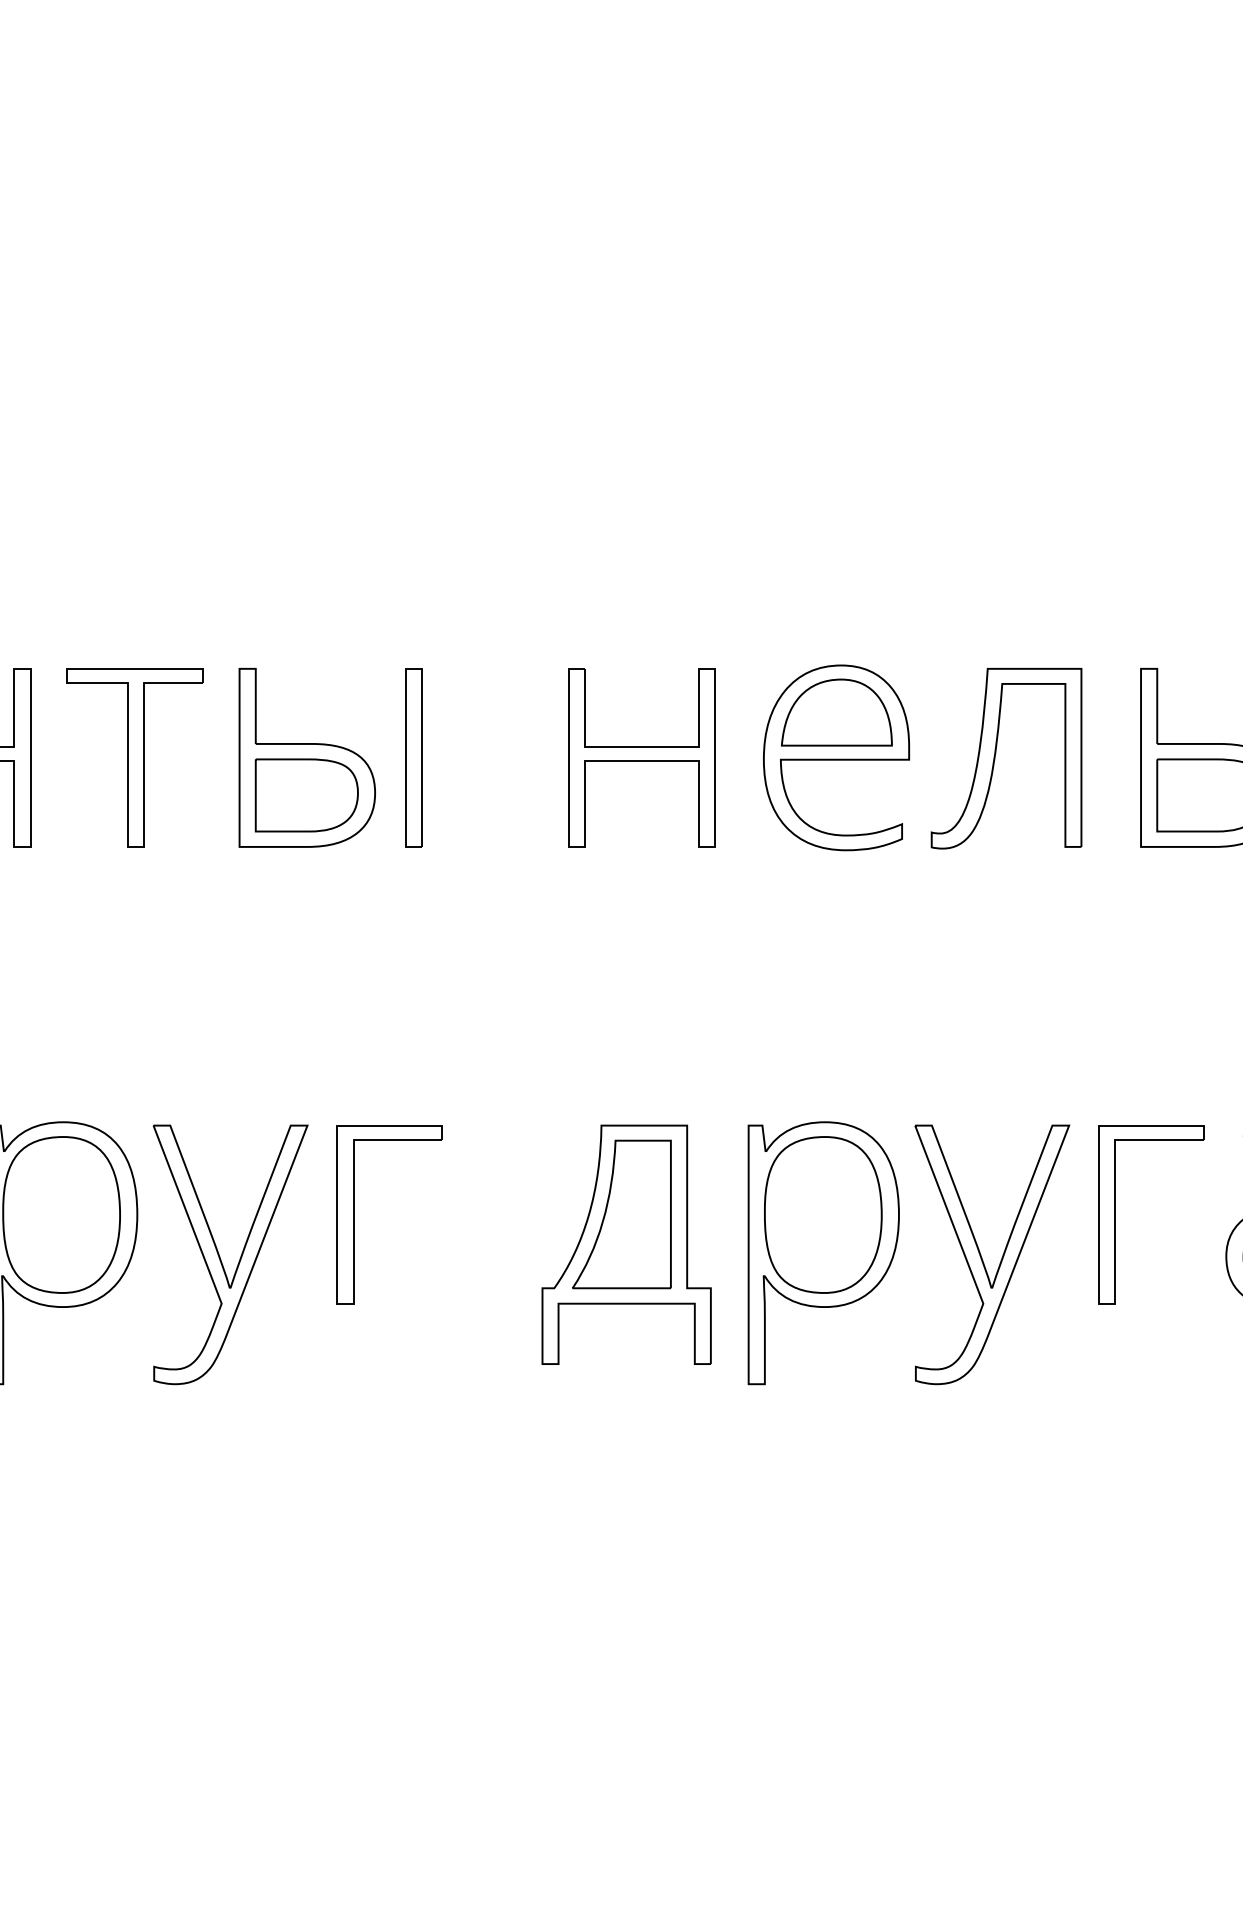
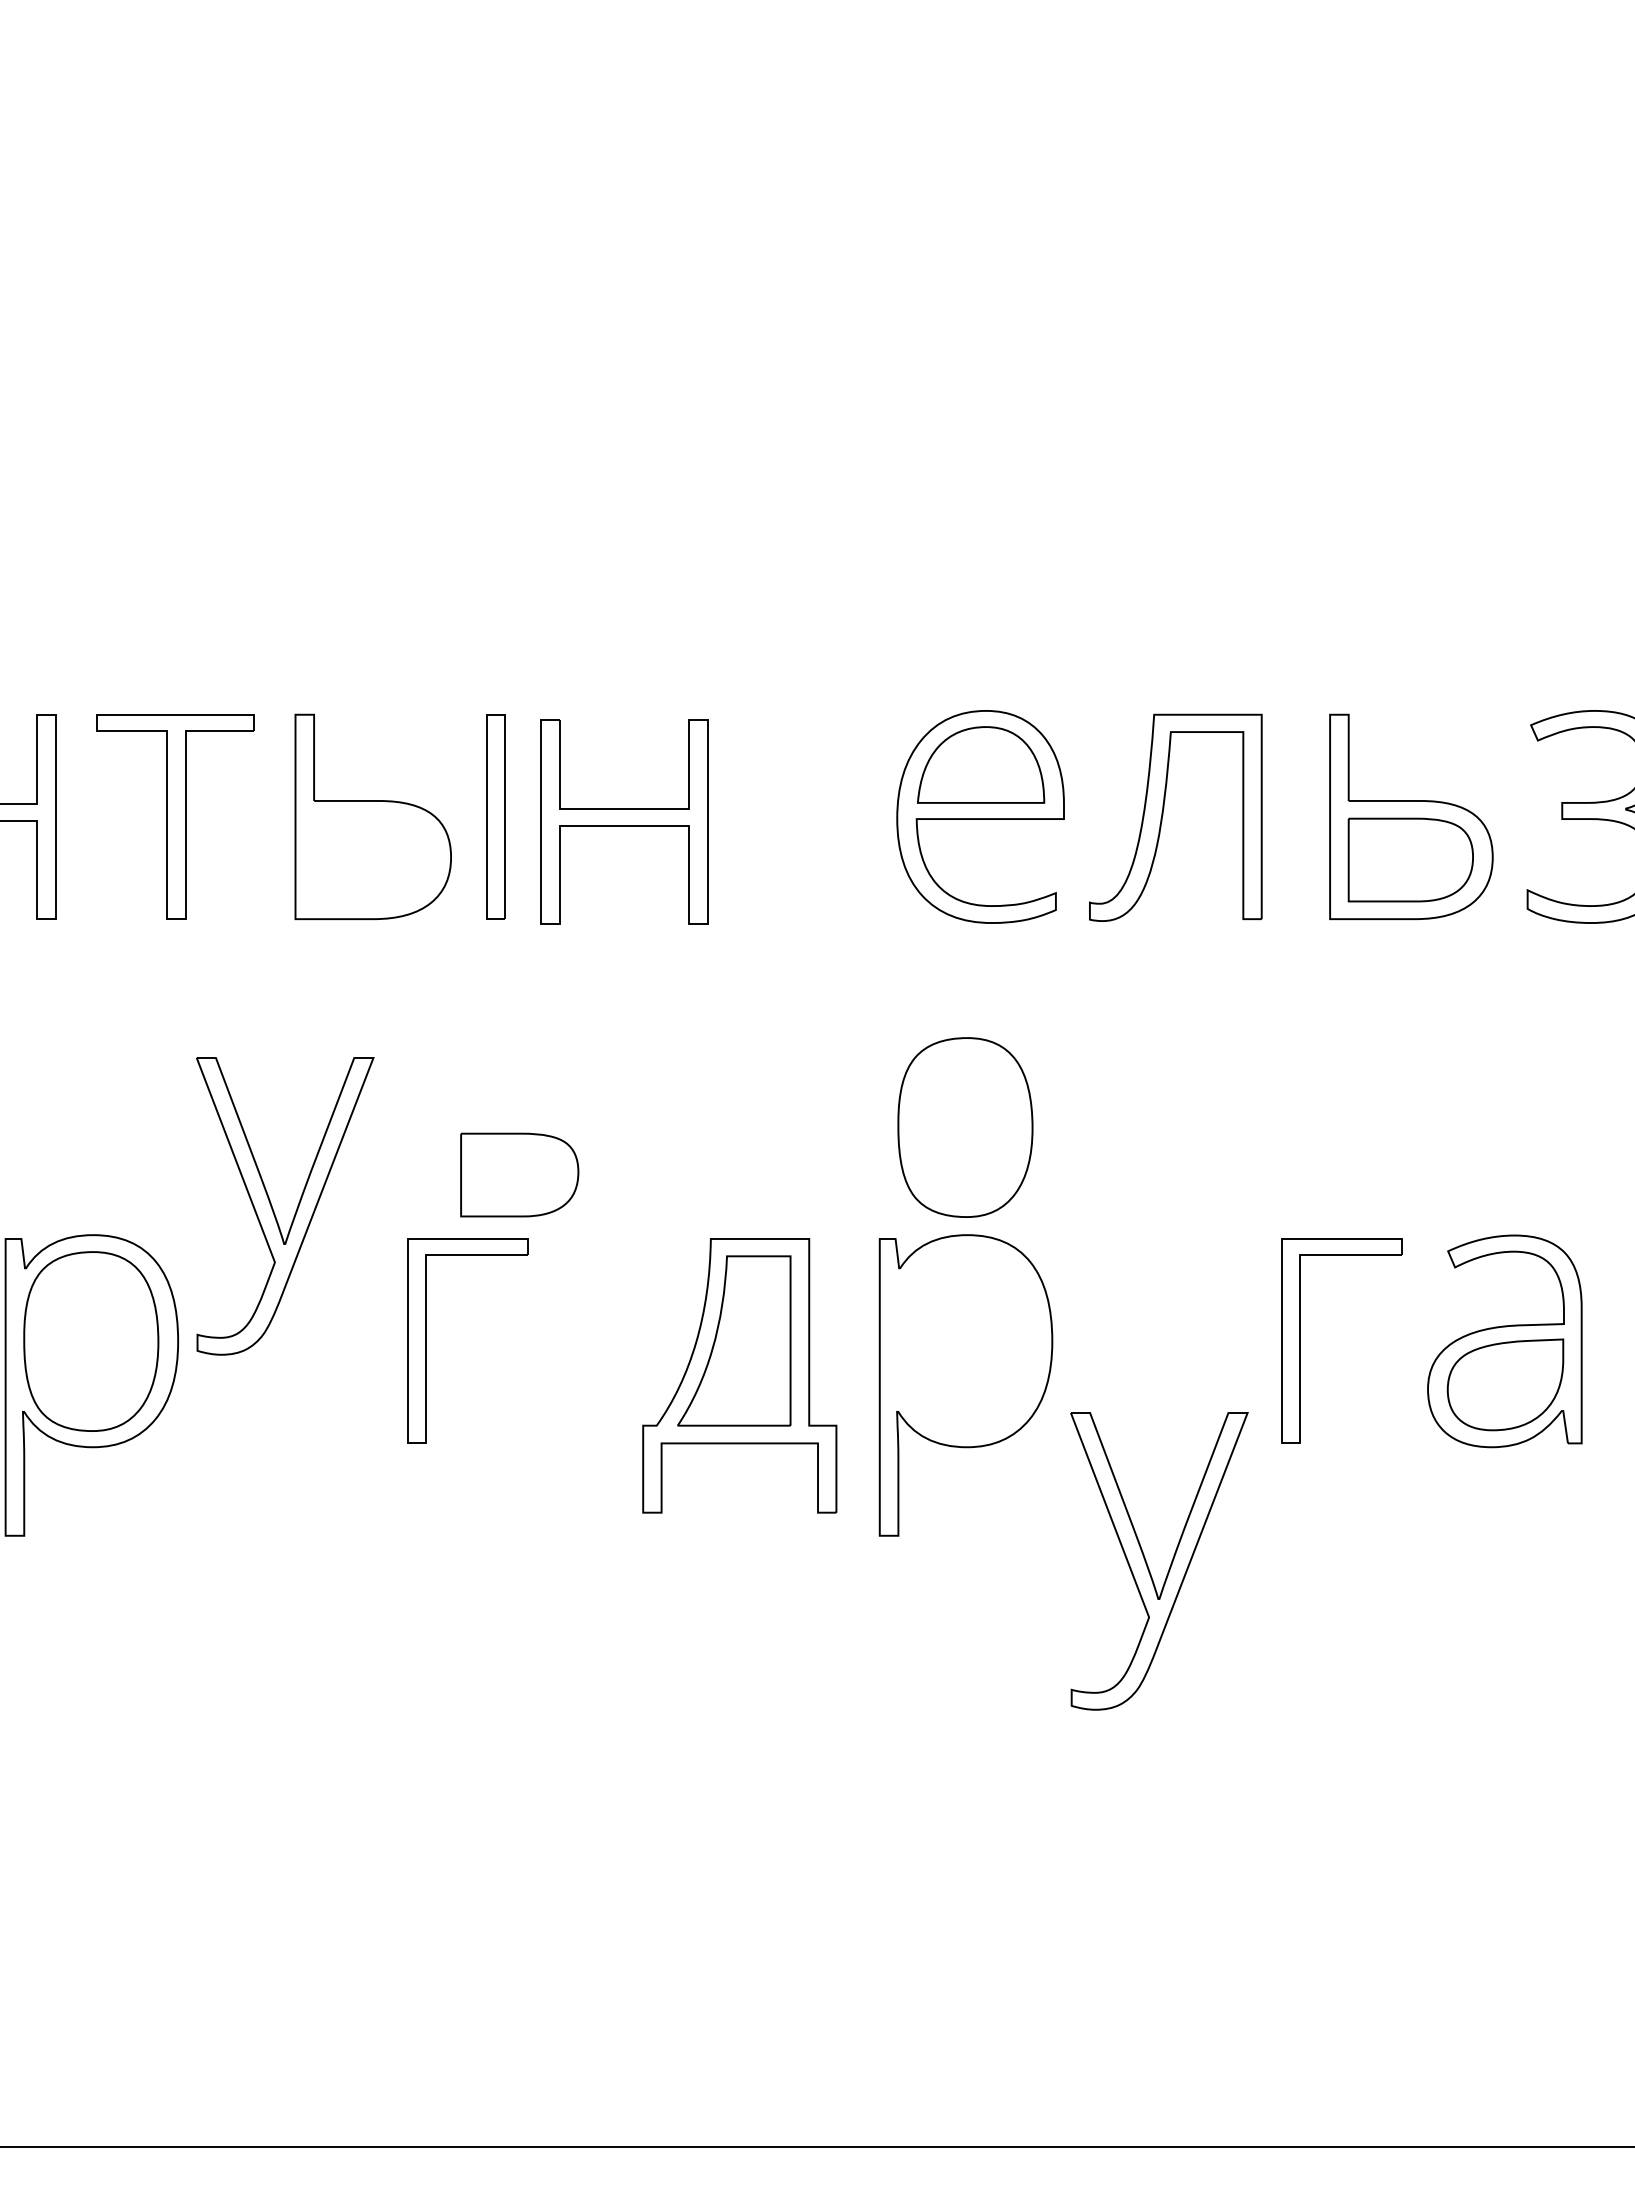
part: (642, 757) -> (624, 821), moved
part: (306, 794) -> (519, 1174), moved
part: (823, 1214) -> (965, 1127), moved
part: (240, 1256) -> (296, 1208), moved
part: (1001, 1256) -> (1170, 1563), moved

